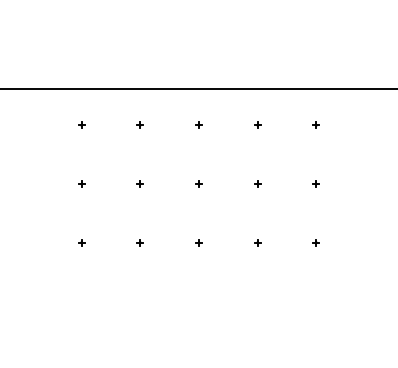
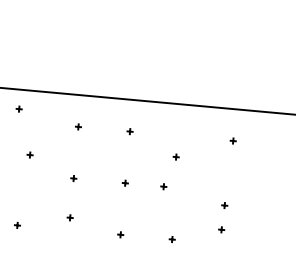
part: (81, 124) -> (19, 108), moved
part: (257, 124) -> (176, 156), moved
part: (81, 183) -> (30, 154), moved
part: (257, 183) -> (163, 186), moved
part: (315, 183) -> (223, 205), moved
part: (139, 242) -> (69, 217), moved
part: (315, 242) -> (220, 229), moved

